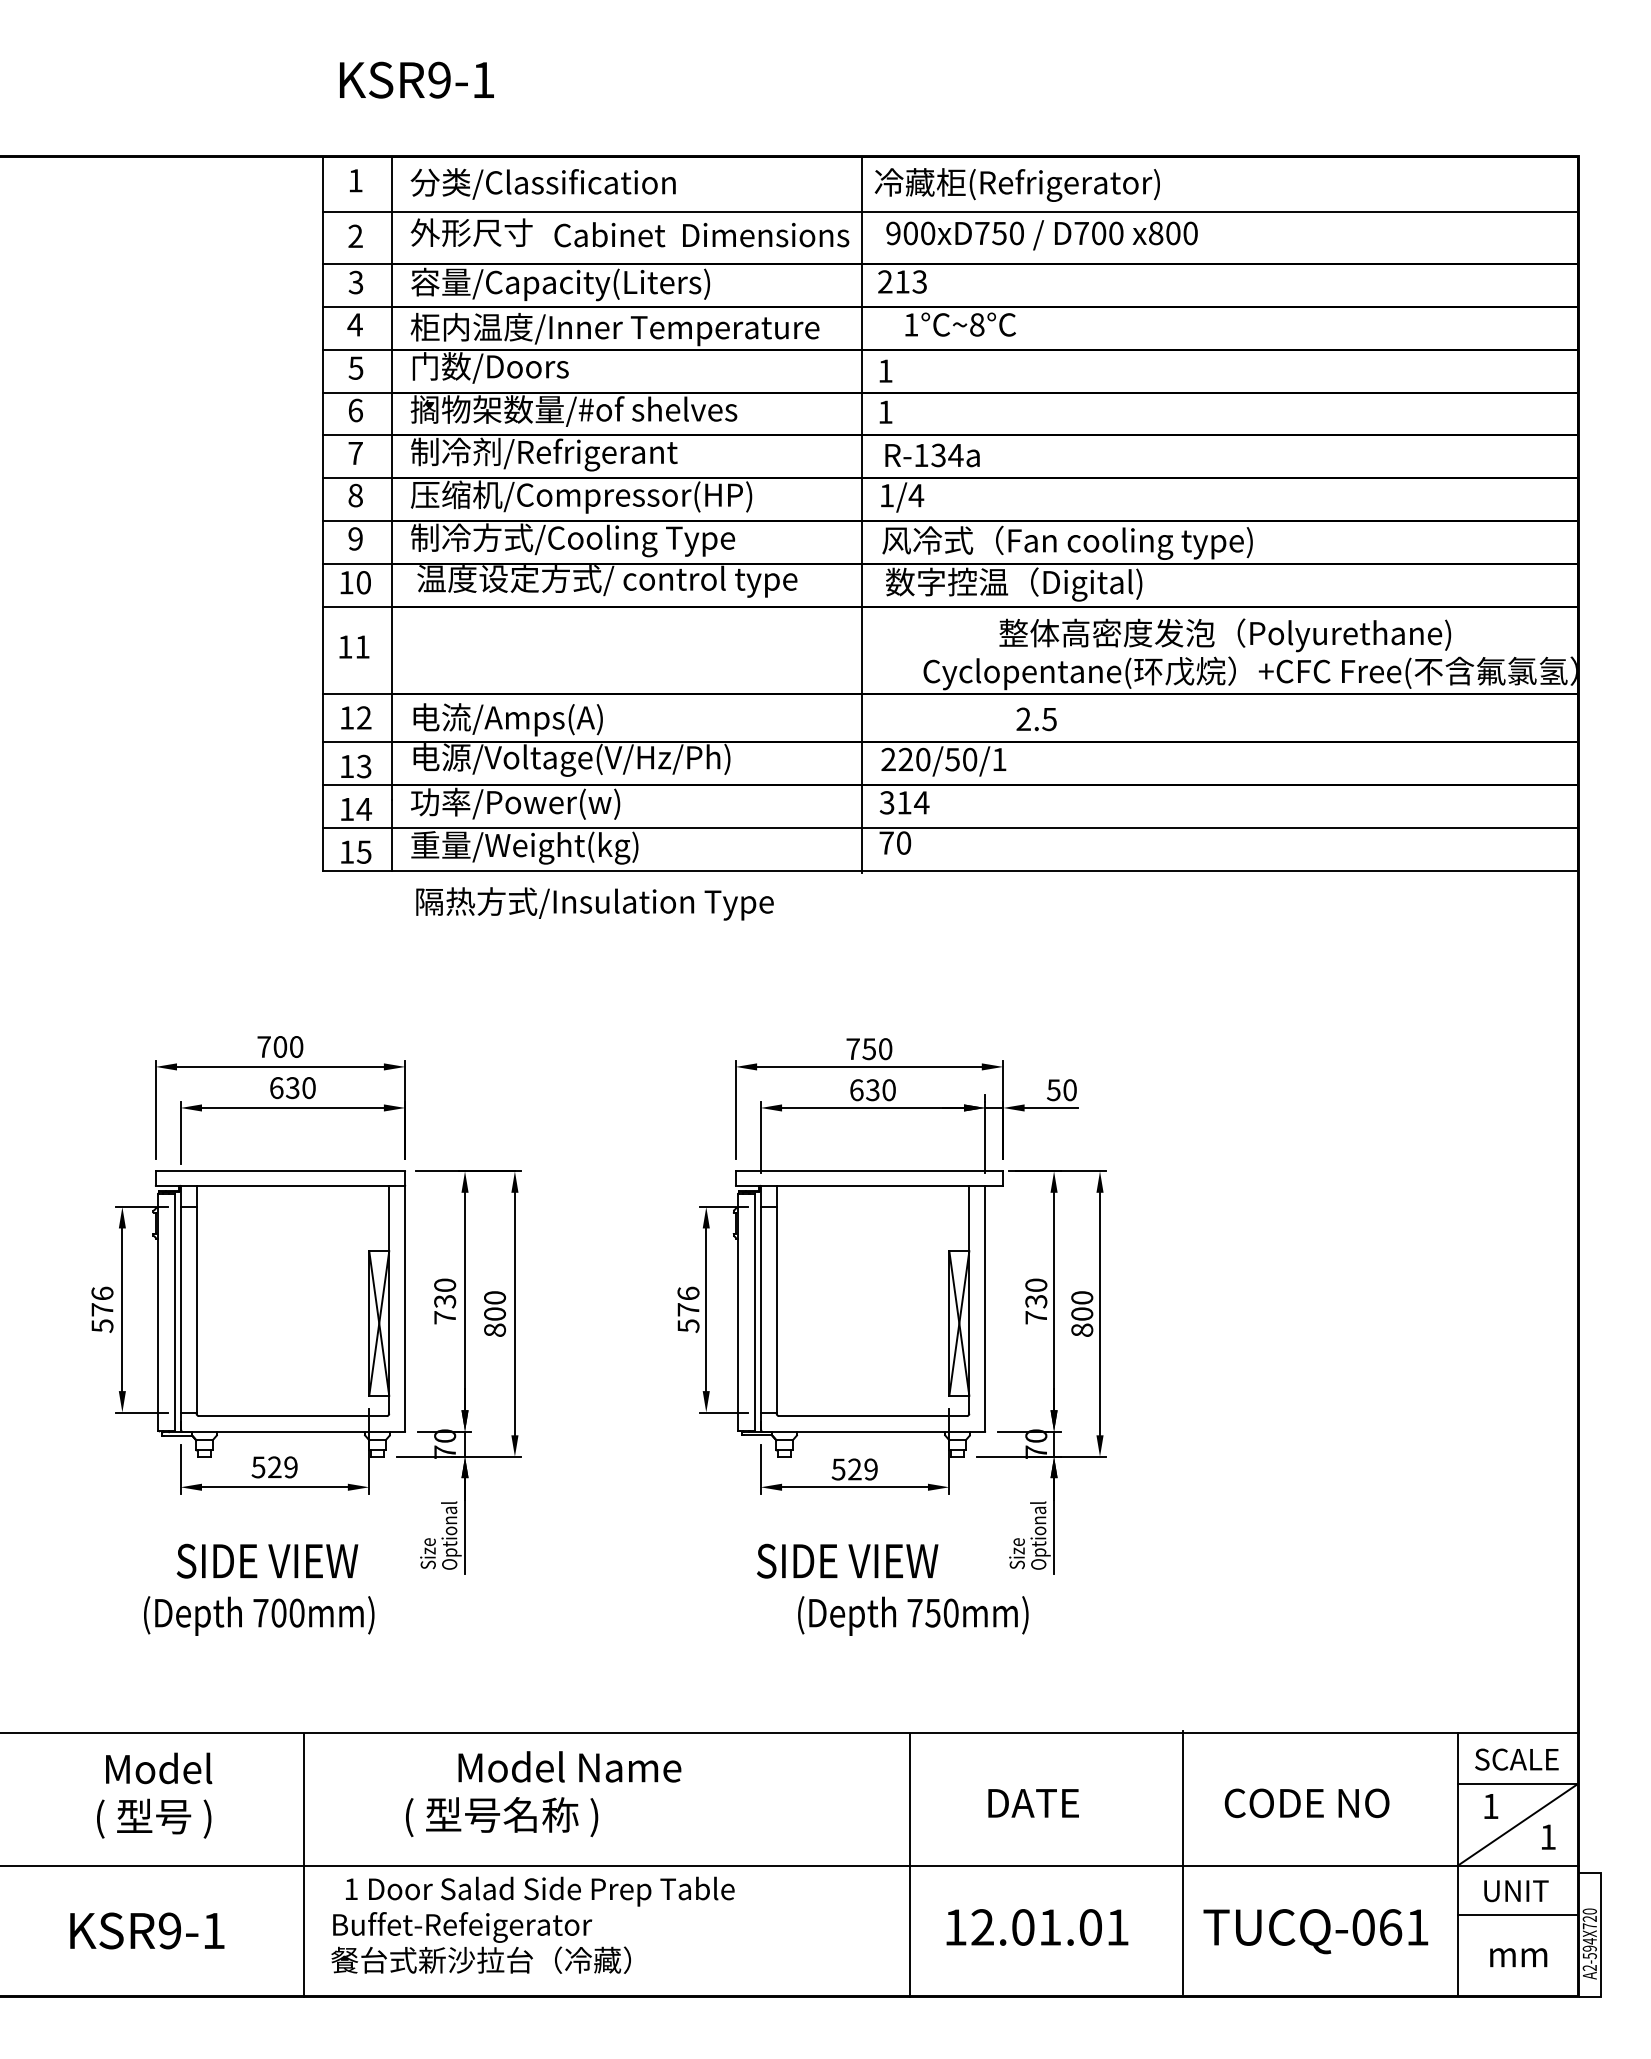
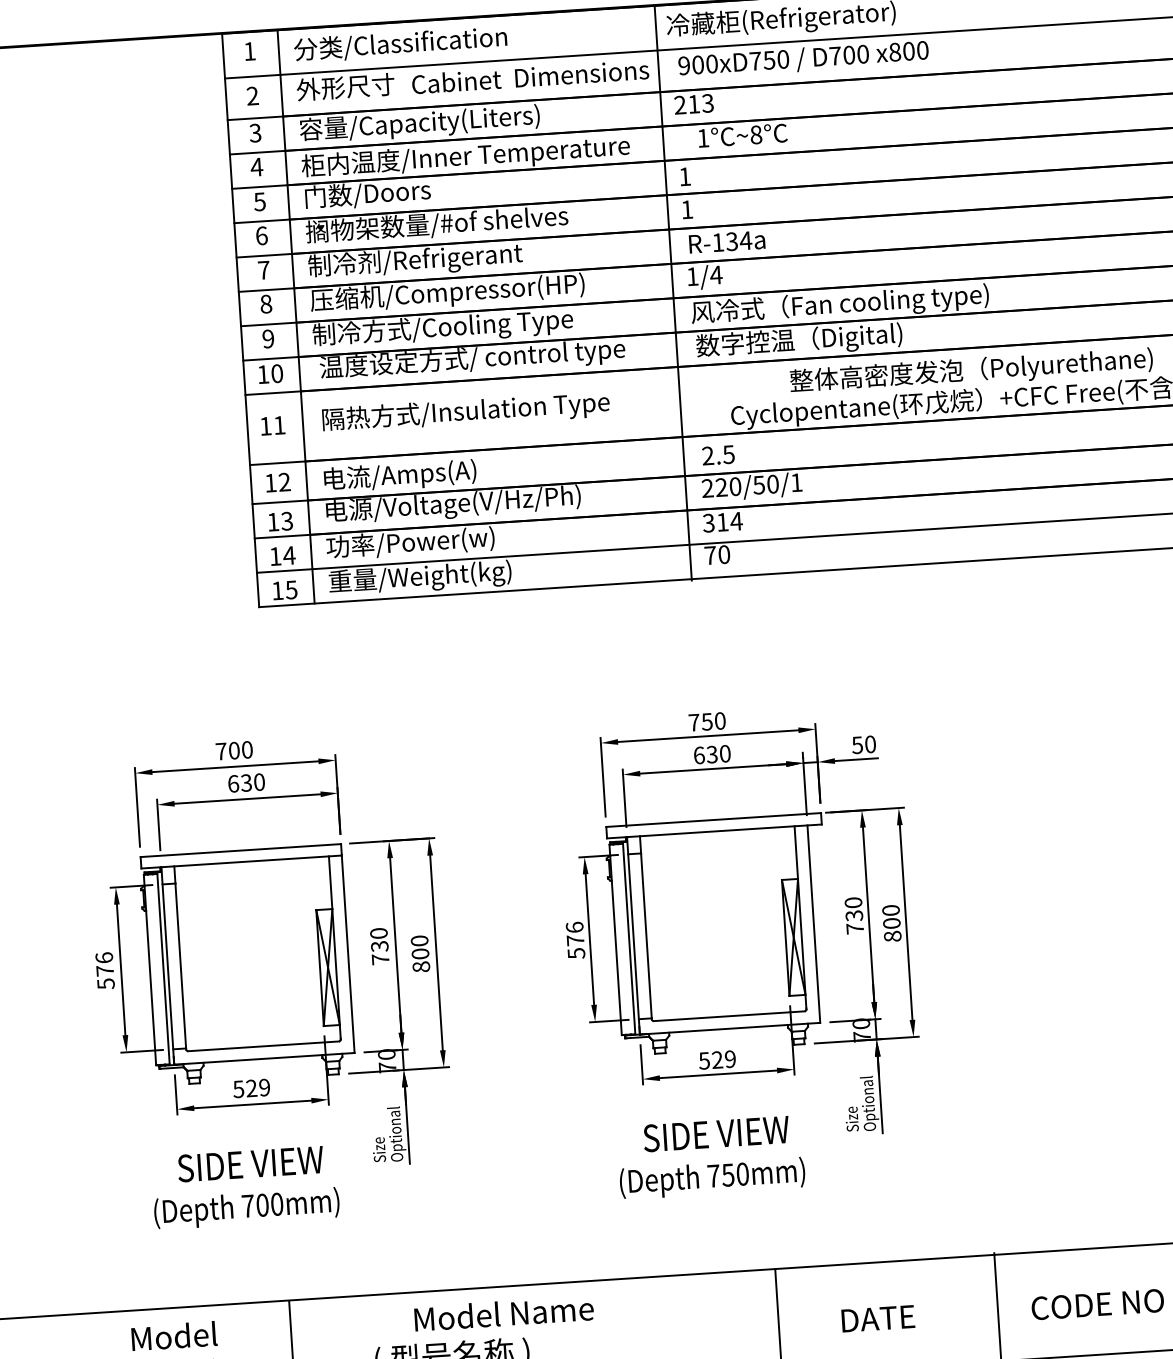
text: (1036, 719) -> (718, 455), moved
text: (594, 903) -> (465, 412), moved
text: (913, 1615) -> (712, 1178), moved

